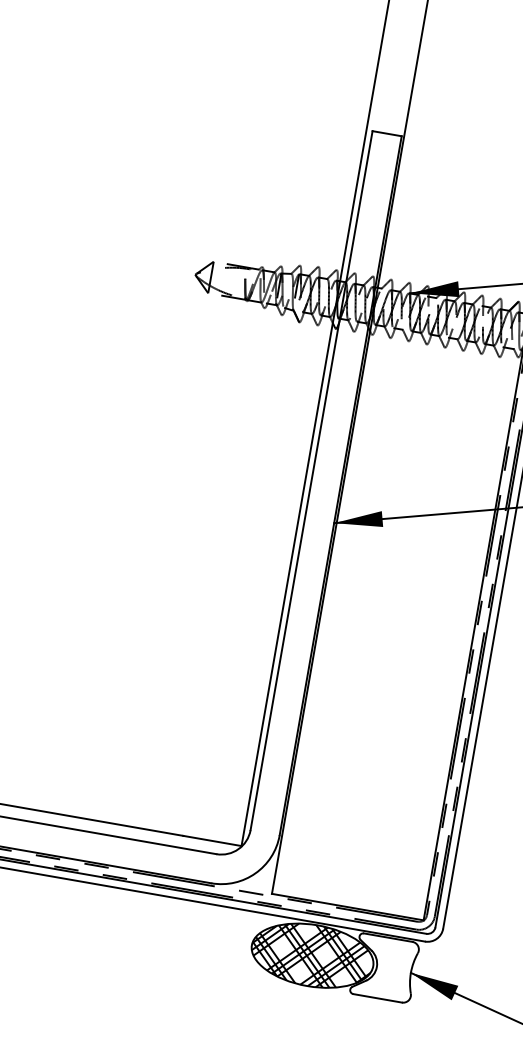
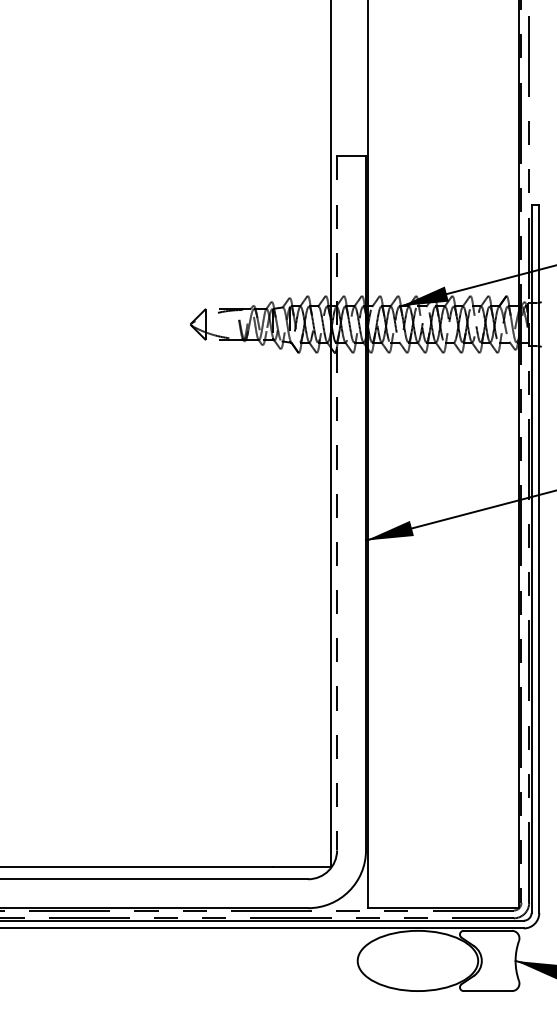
line: (311, 480) -> (337, 503), solid -> dashed
hatch: (311, 954) -> (416, 960), removed

